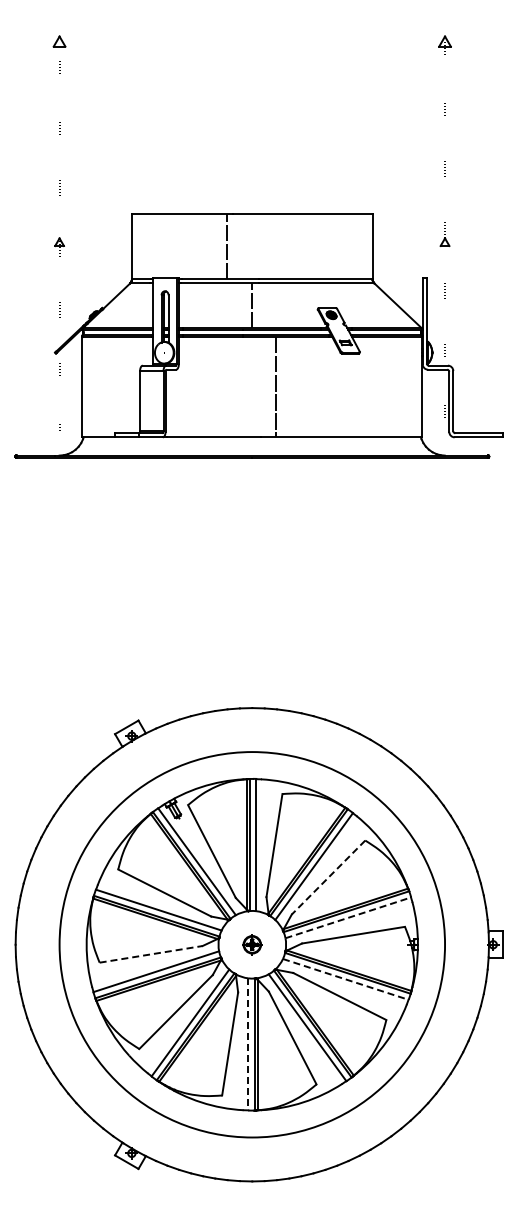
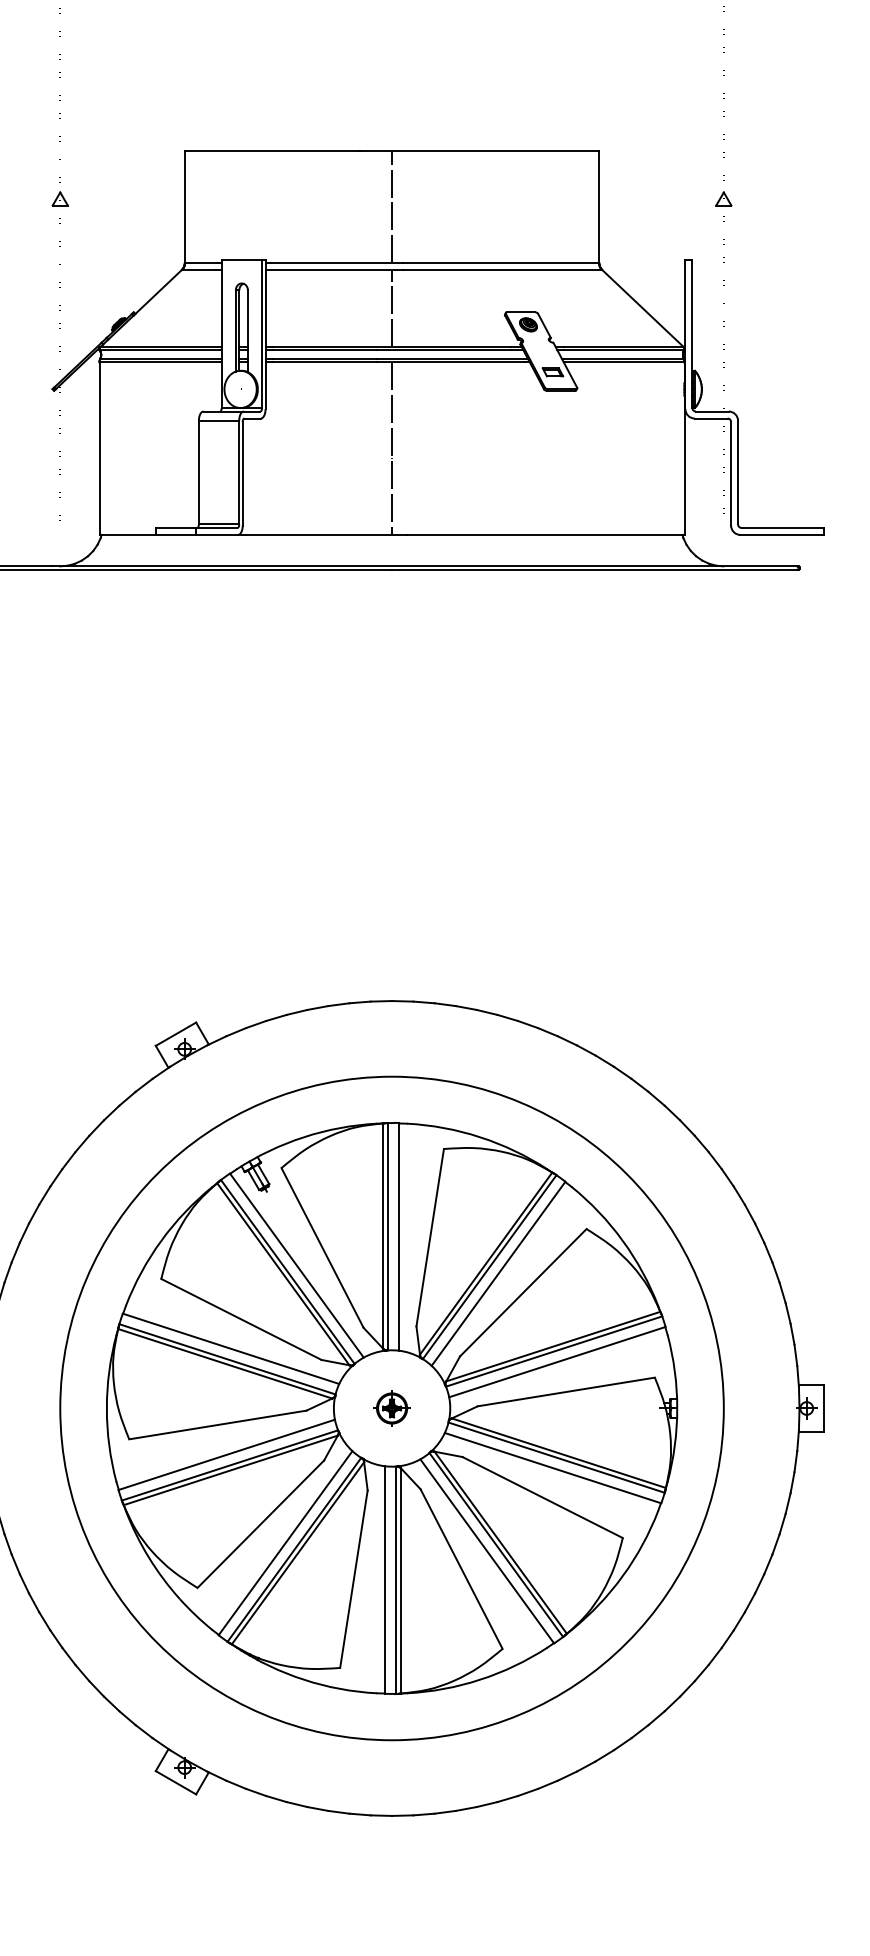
line: (227, 246) -> (392, 206), moved
line: (276, 387) -> (392, 449), moved
line: (328, 877) -> (523, 1292), dashed -> solid
line: (348, 917) -> (557, 1361), dashed -> solid
line: (151, 954) -> (218, 1425), dashed -> solid
line: (346, 979) -> (554, 1468), dashed -> solid
line: (248, 1044) -> (385, 1580), dashed -> solid

